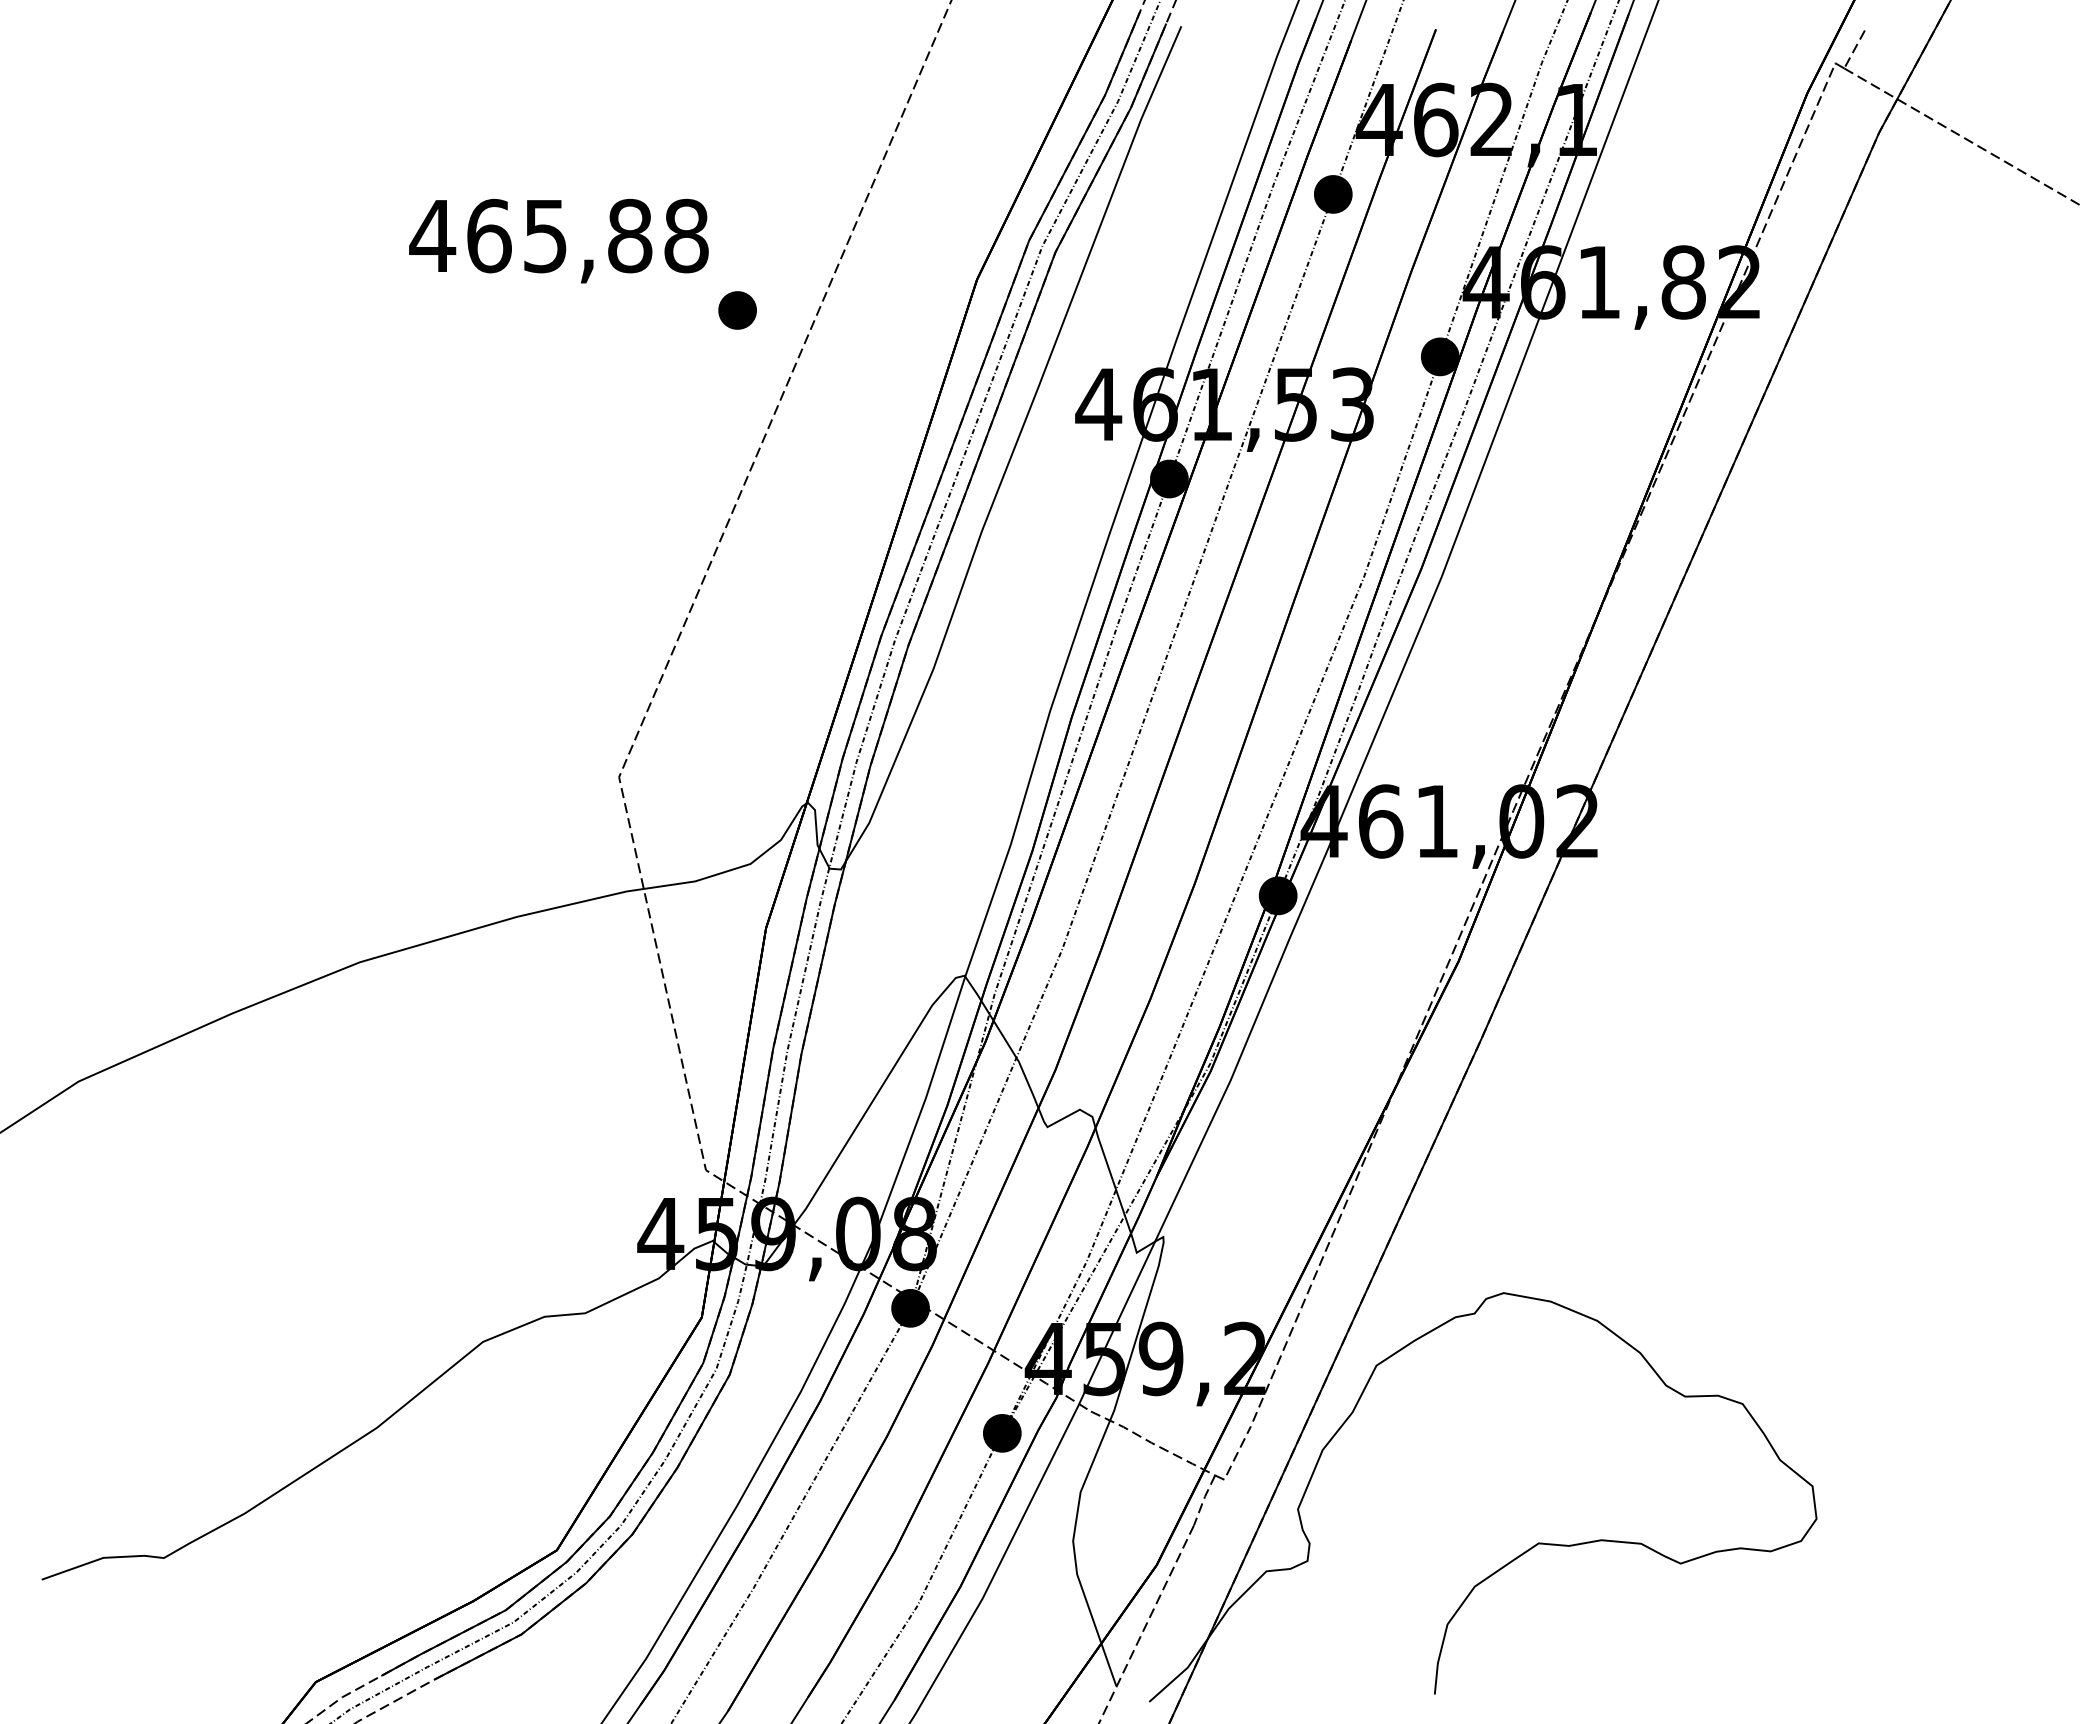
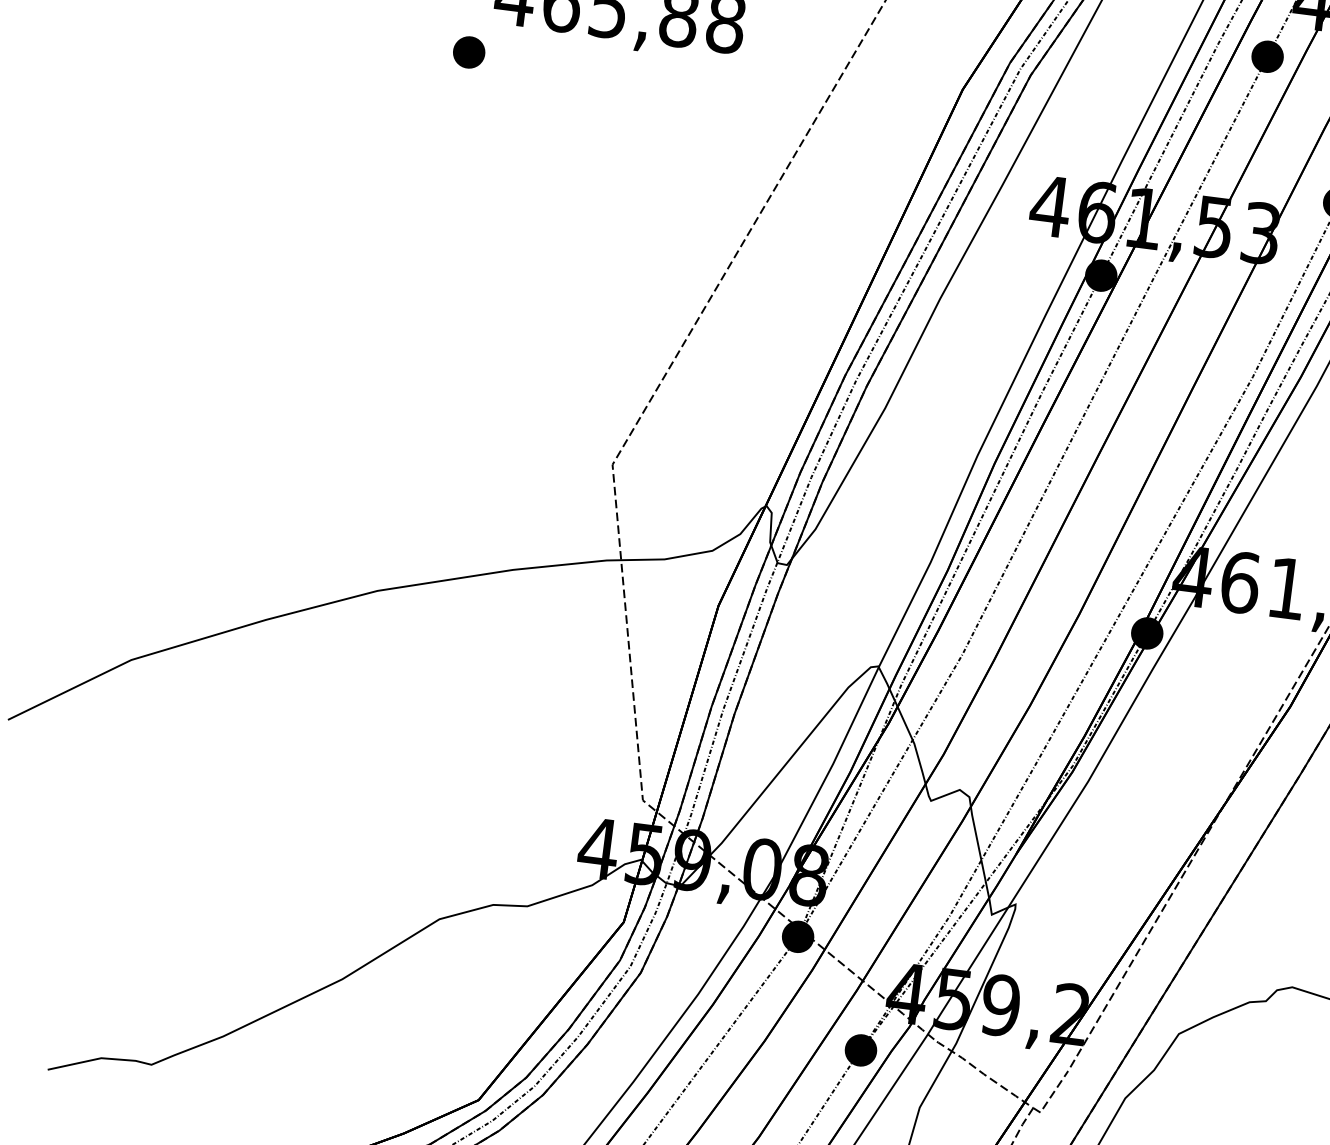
part: (737, 310) -> (469, 52), moved

